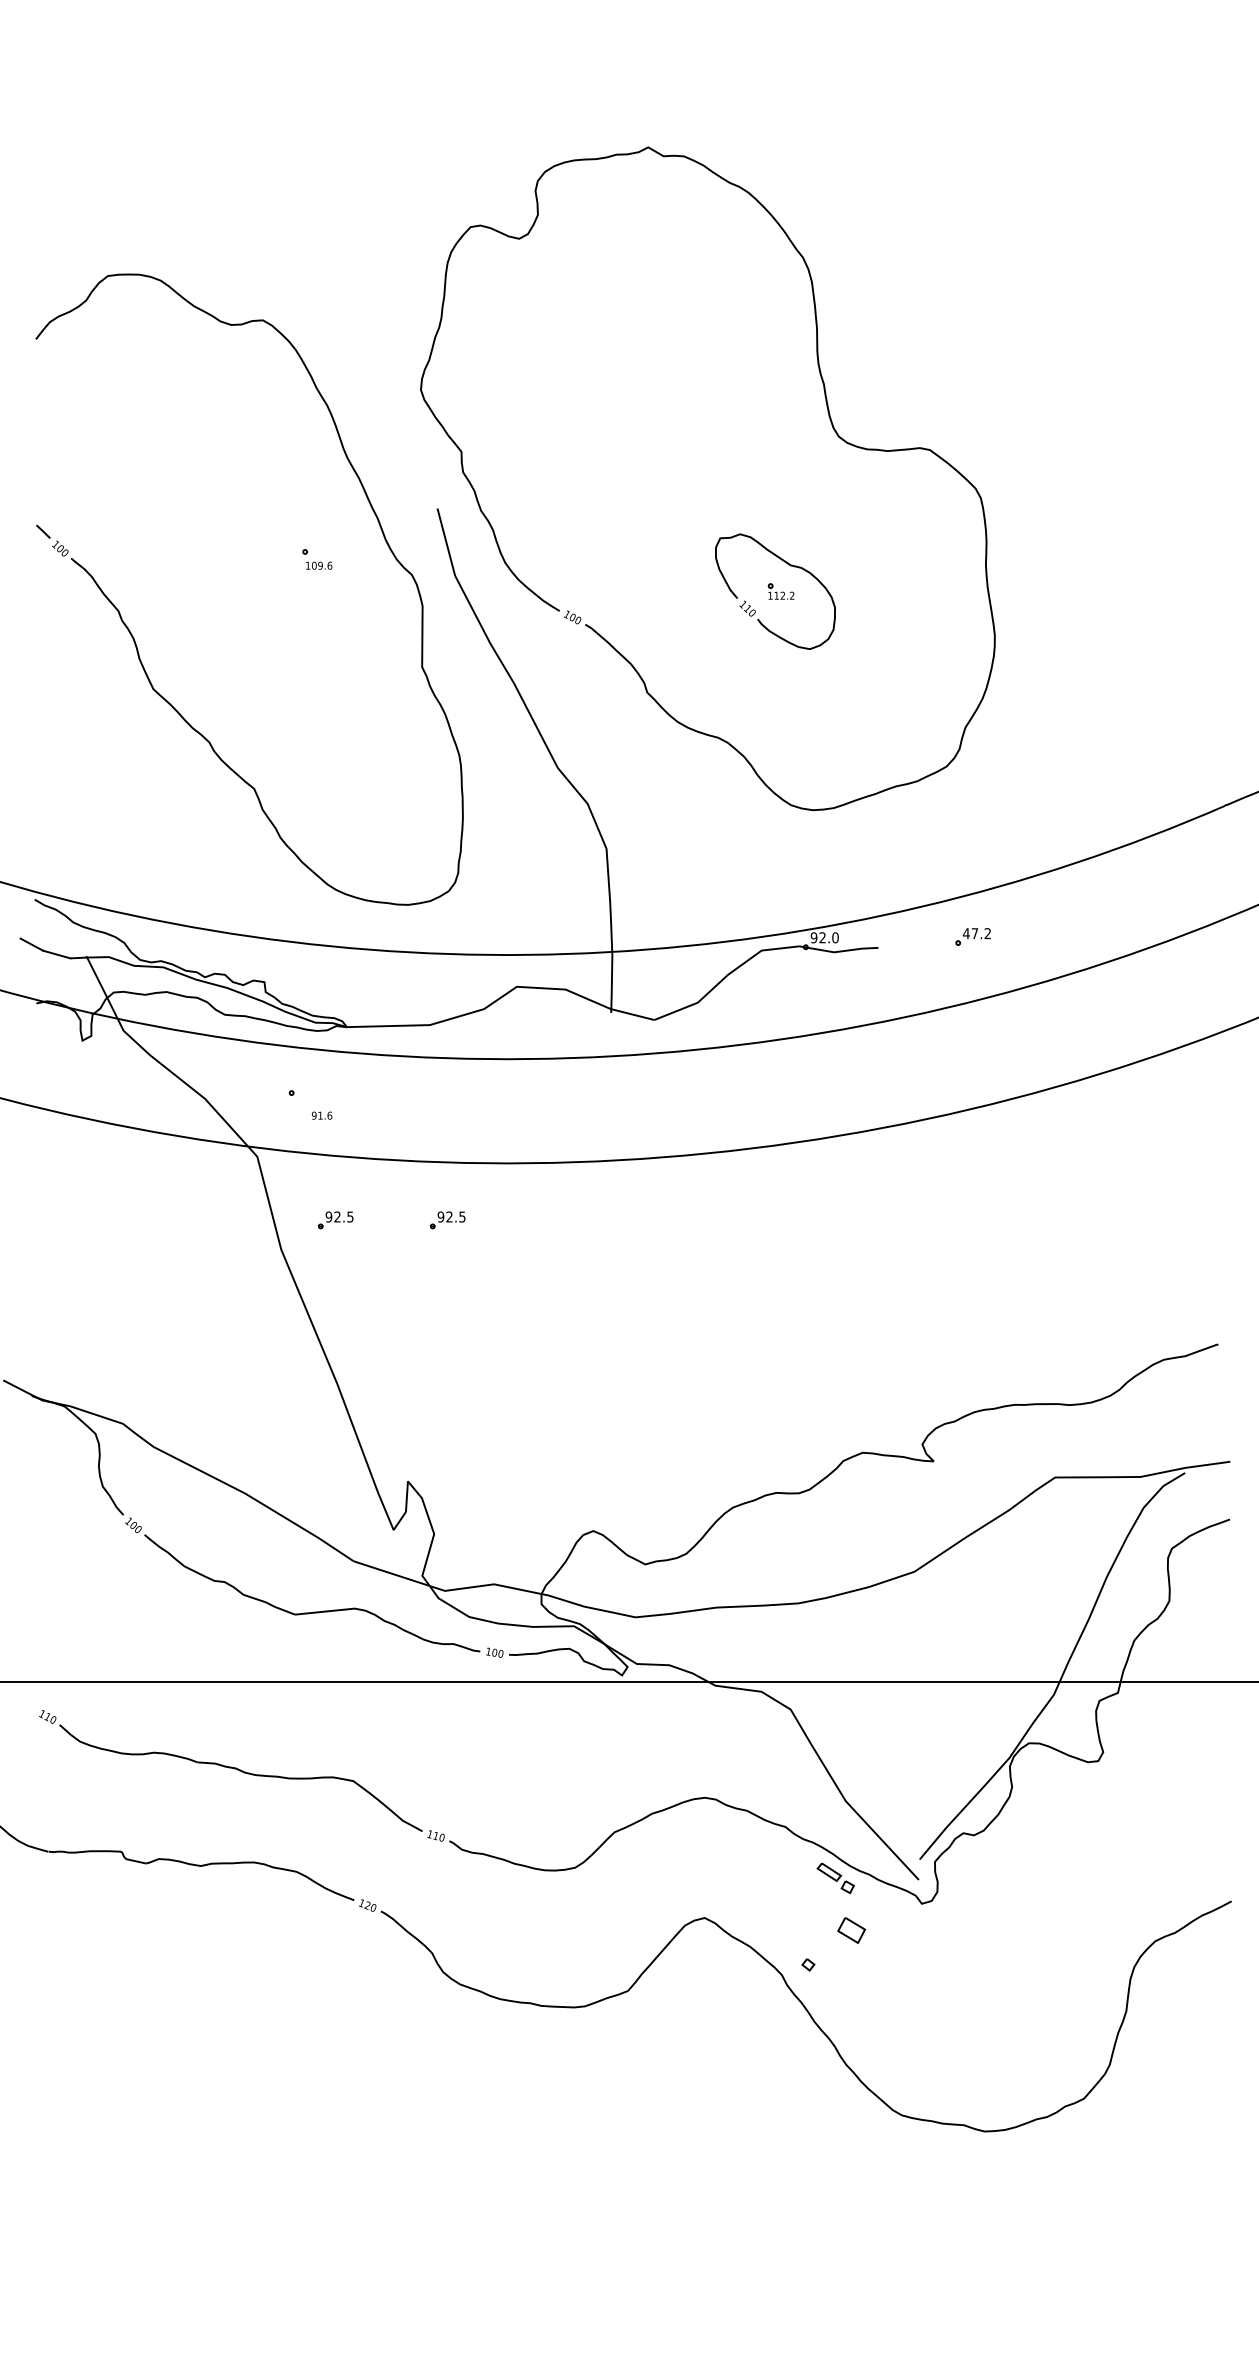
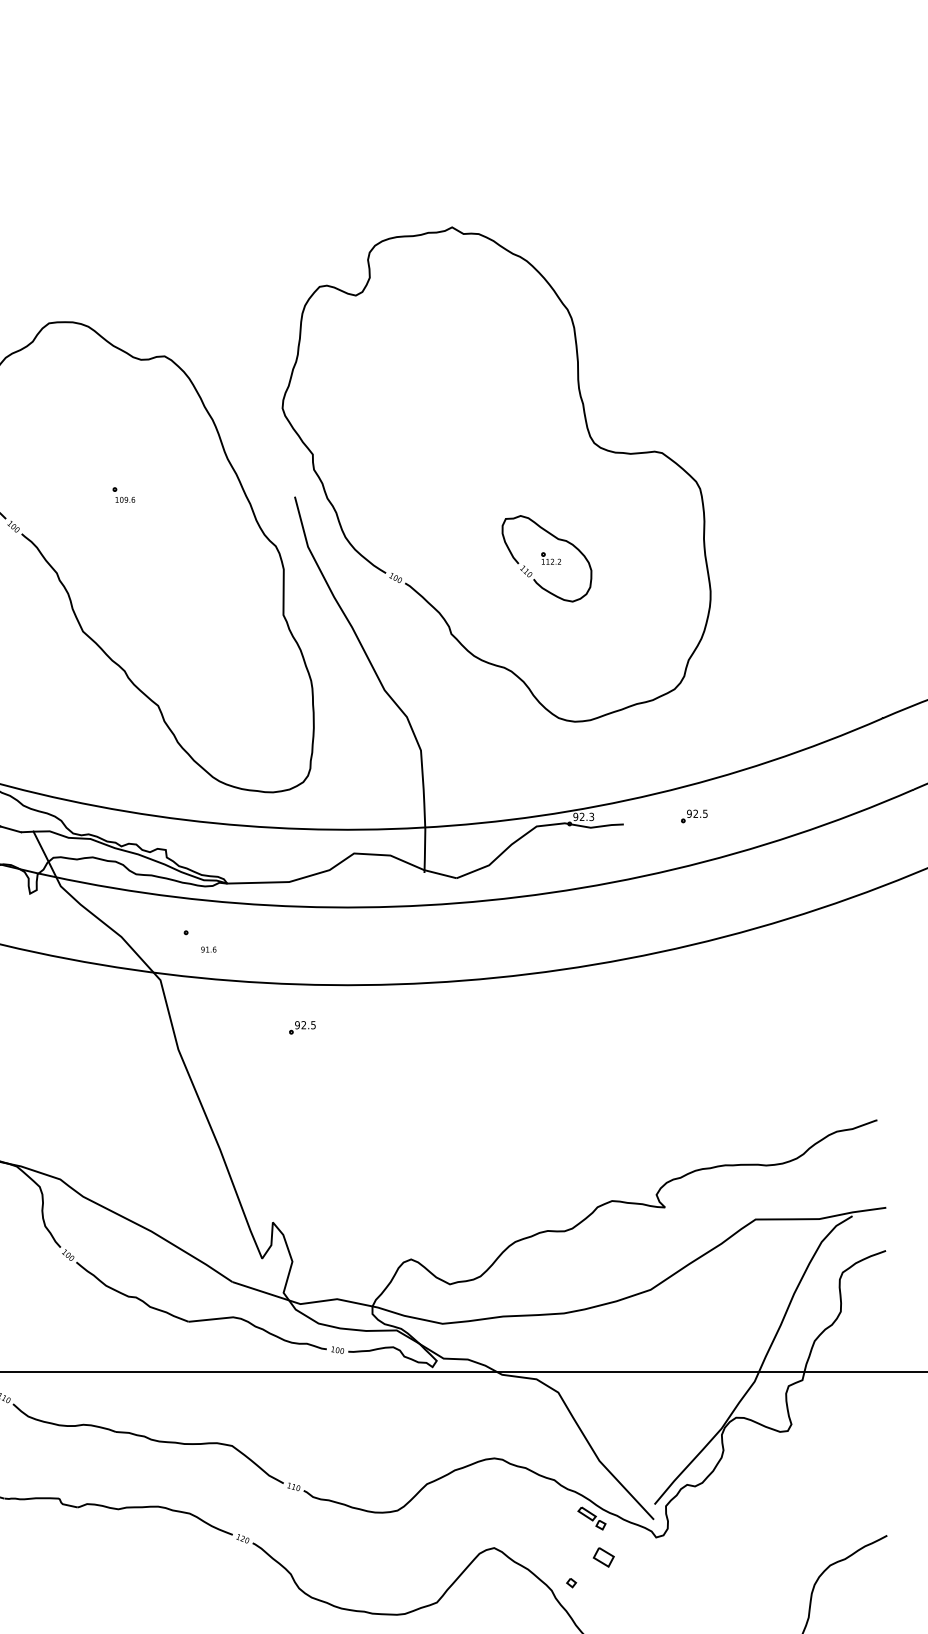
part: (317, 559) -> (124, 495), moved
text: (976, 933) -> (696, 813), 47.2 -> 92.5
text: (835, 937) -> (591, 816), 92.0 -> 92.3
part: (335, 1220) -> (218, 1027), removed

